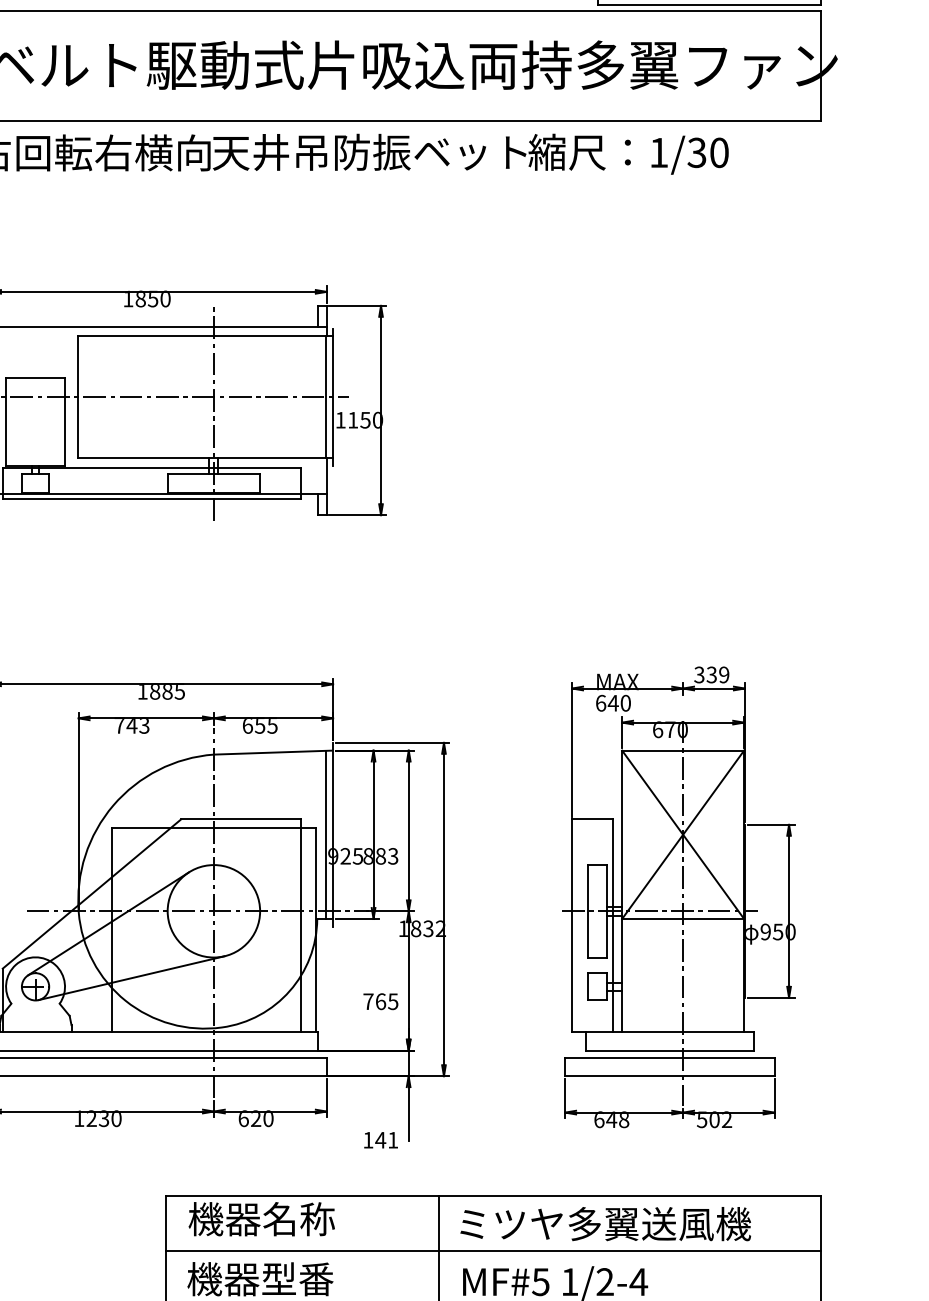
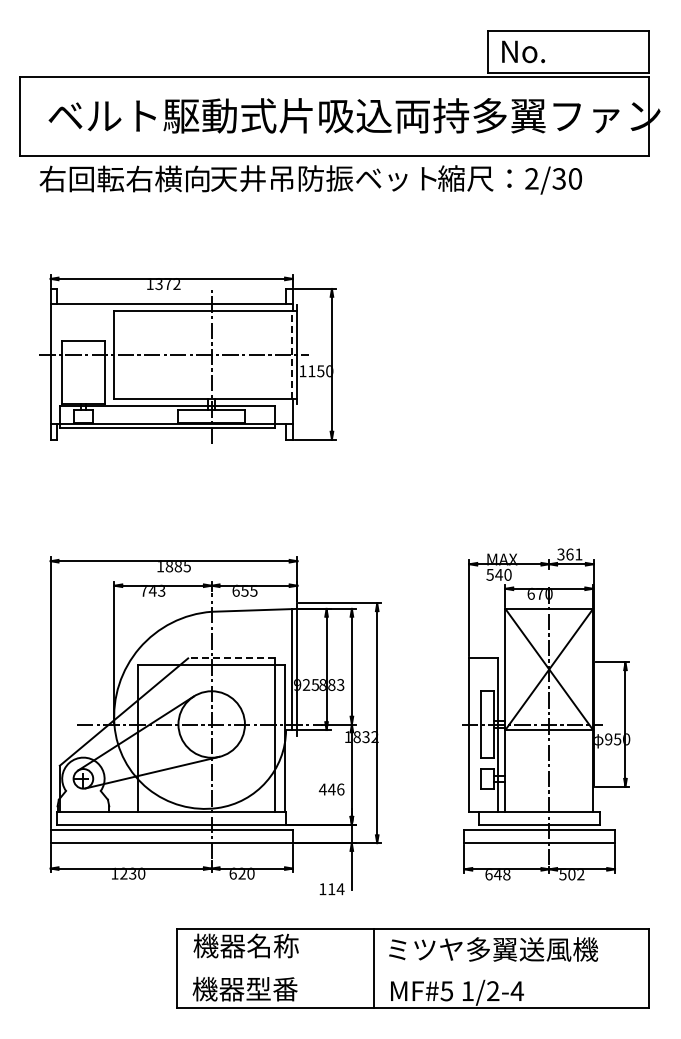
text: (658, 152) -> (531, 178), 1/30 -> 2/30
text: (152, 301) -> (167, 285), 1850 -> 1372
line: (326, 396) -> (292, 354), solid -> dashed
text: (718, 674) -> (574, 554), 339 -> 361
text: (600, 702) -> (489, 574), 640 -> 540
line: (240, 819) -> (230, 658), solid -> dashed
text: (380, 1001) -> (331, 789), 765 -> 446
text: (385, 1140) -> (335, 889), 141 -> 114
line: (493, 1250) -> (412, 968), removed

